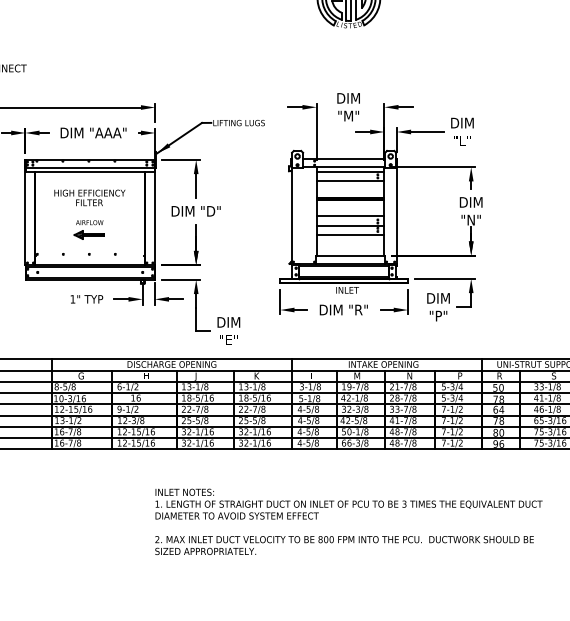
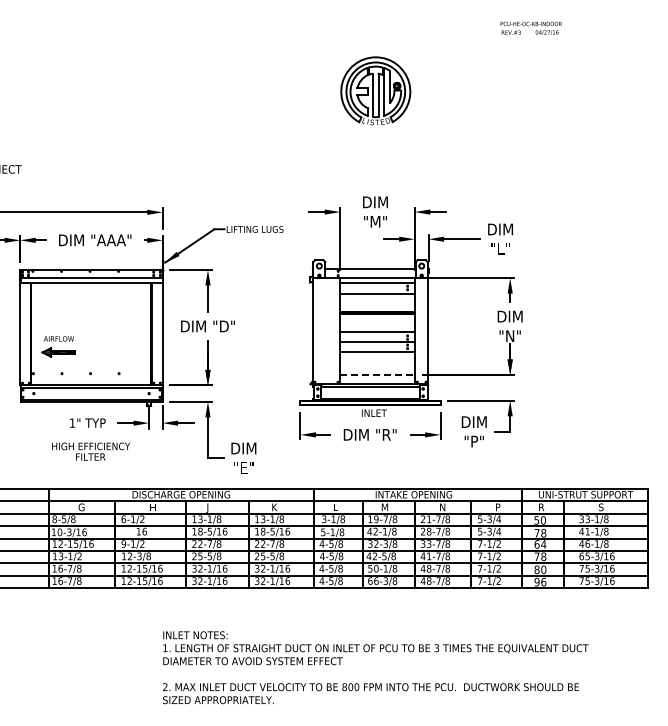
text: (89, 197) -> (90, 451), moved
part: (89, 229) -> (58, 346), moved
line: (351, 255) -> (378, 375), solid -> dashed

